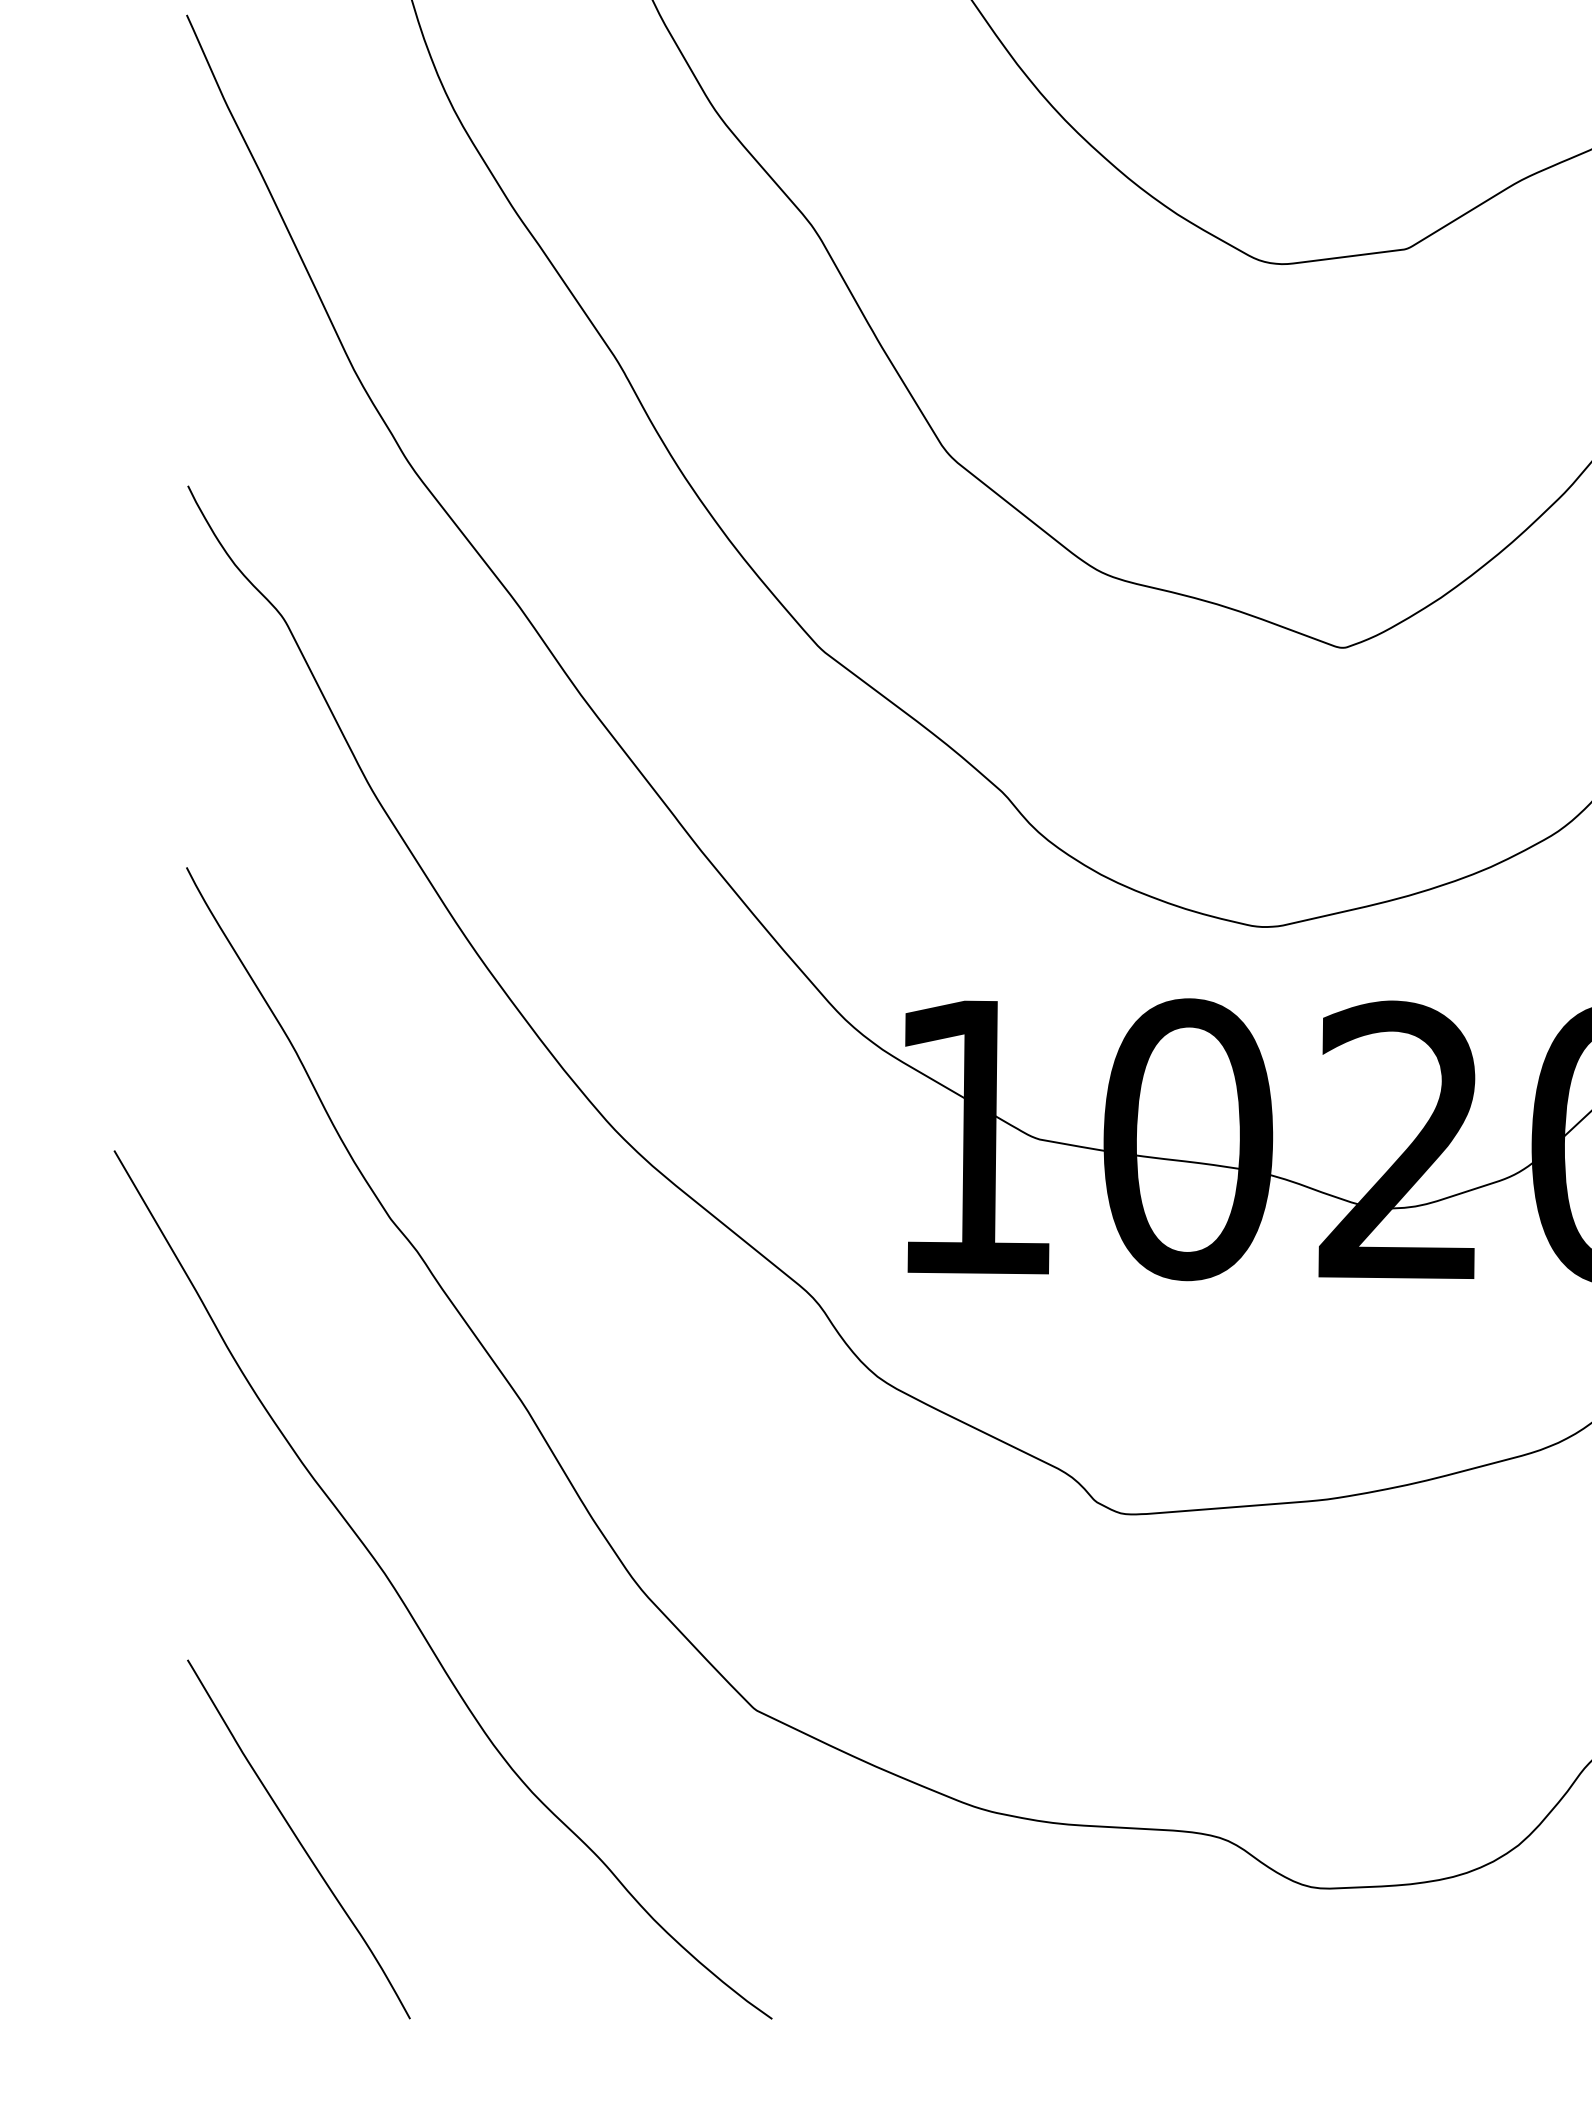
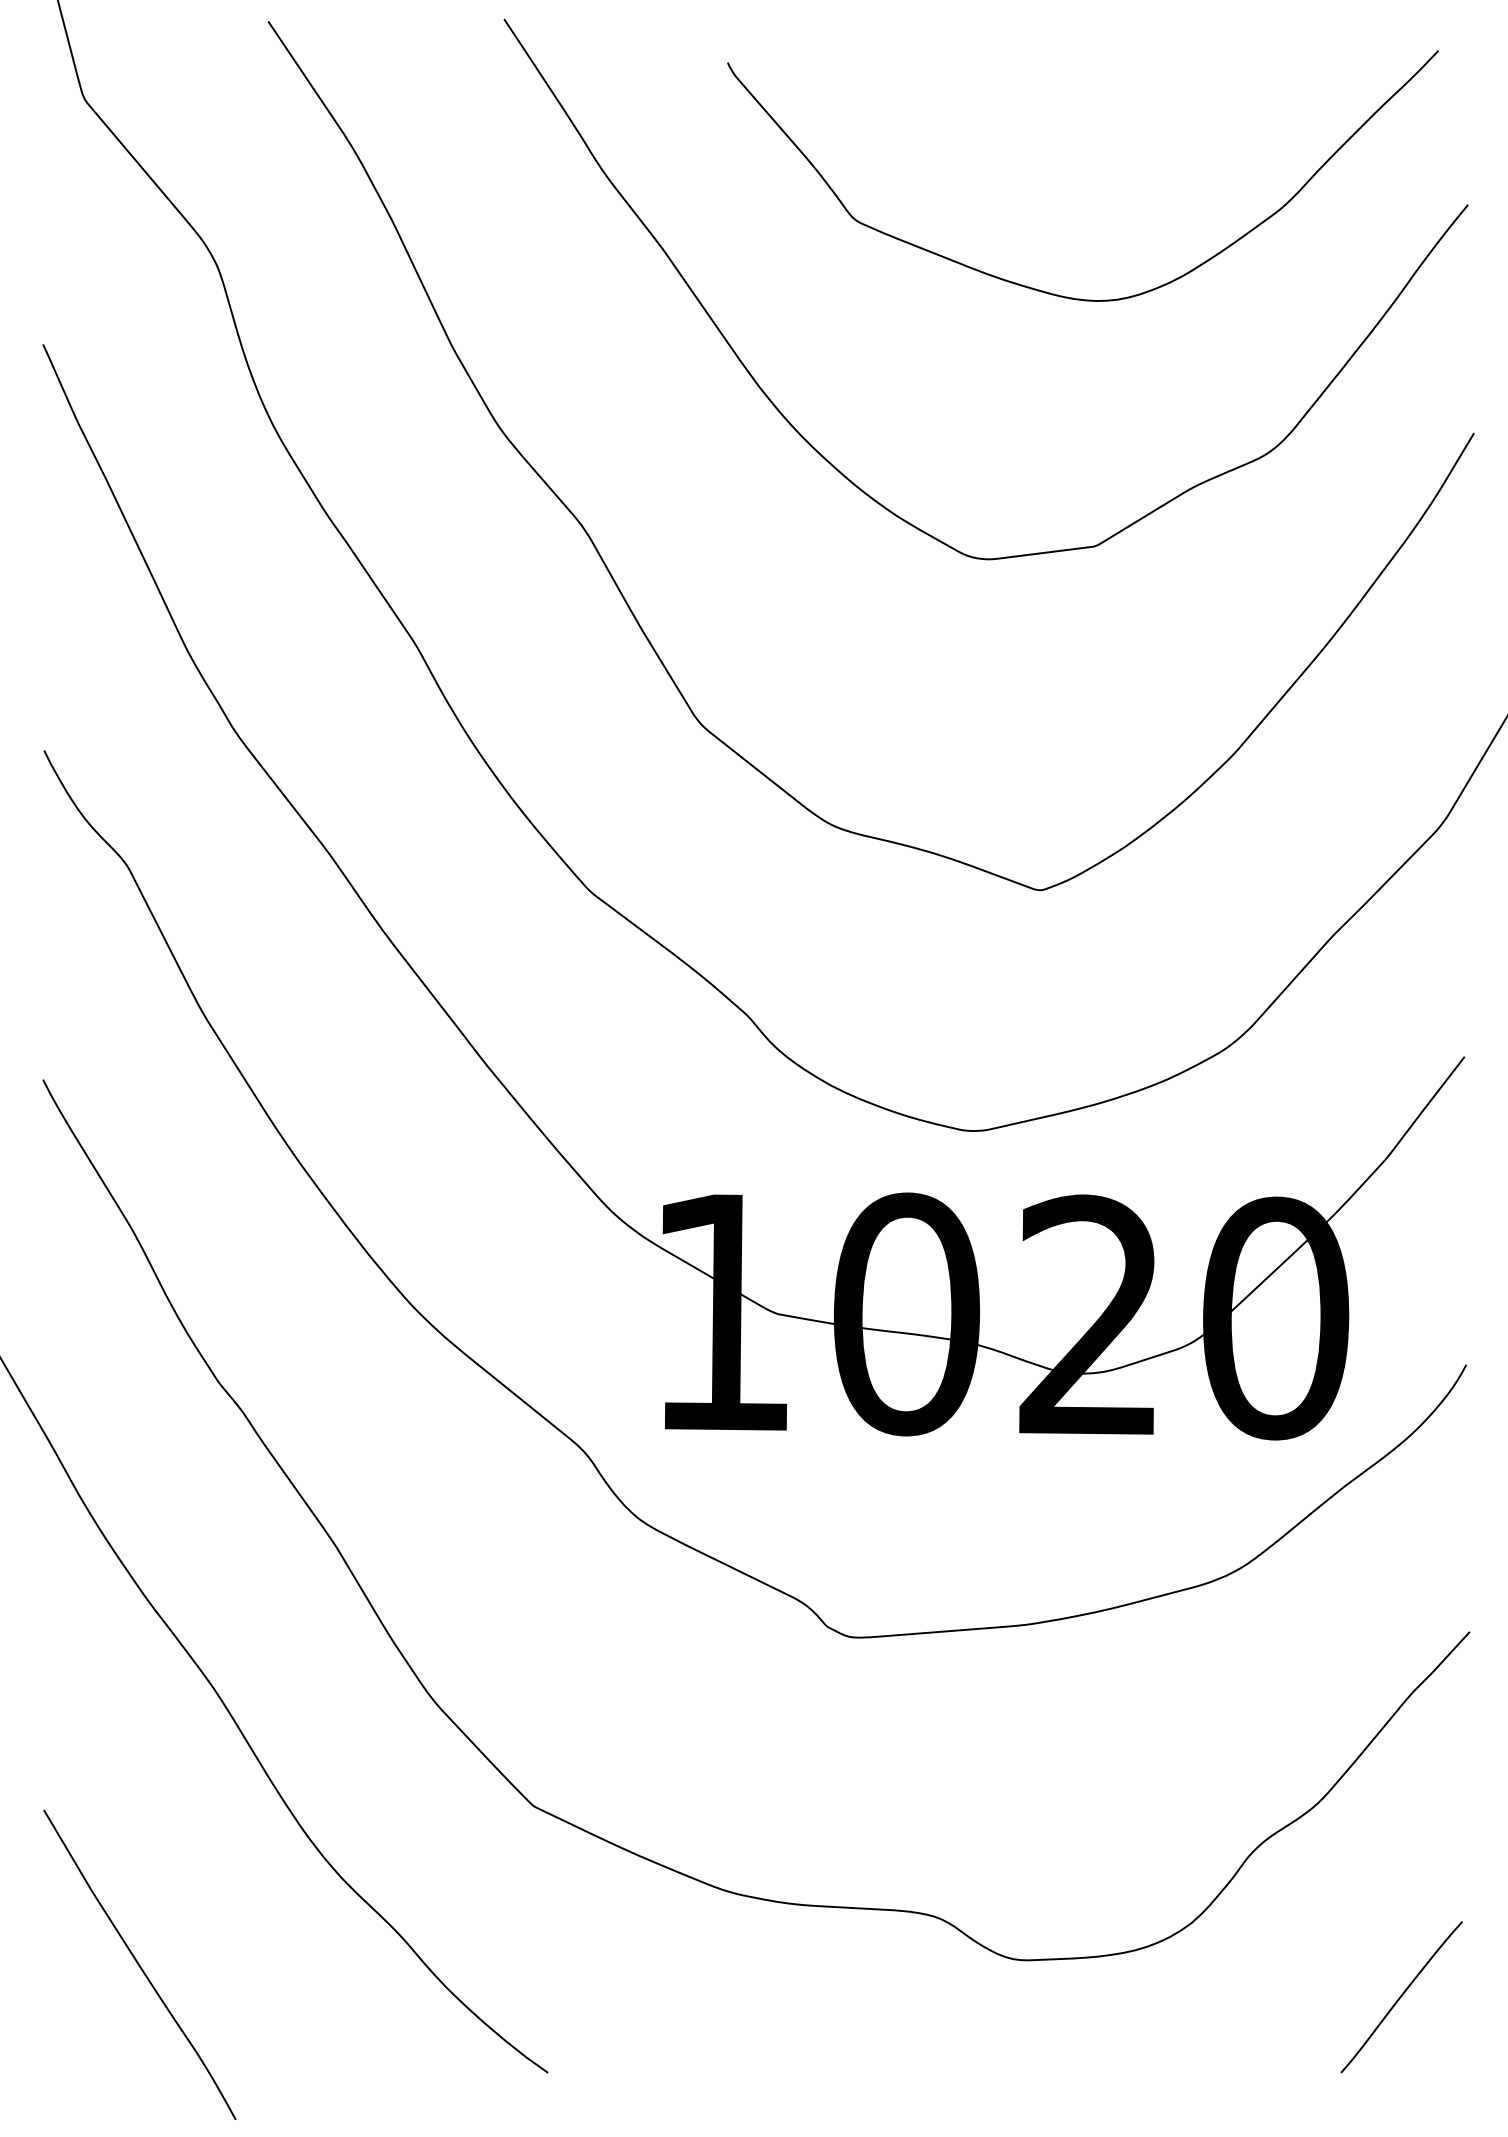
curve: (298, 1838) -> (139, 1964), moved

